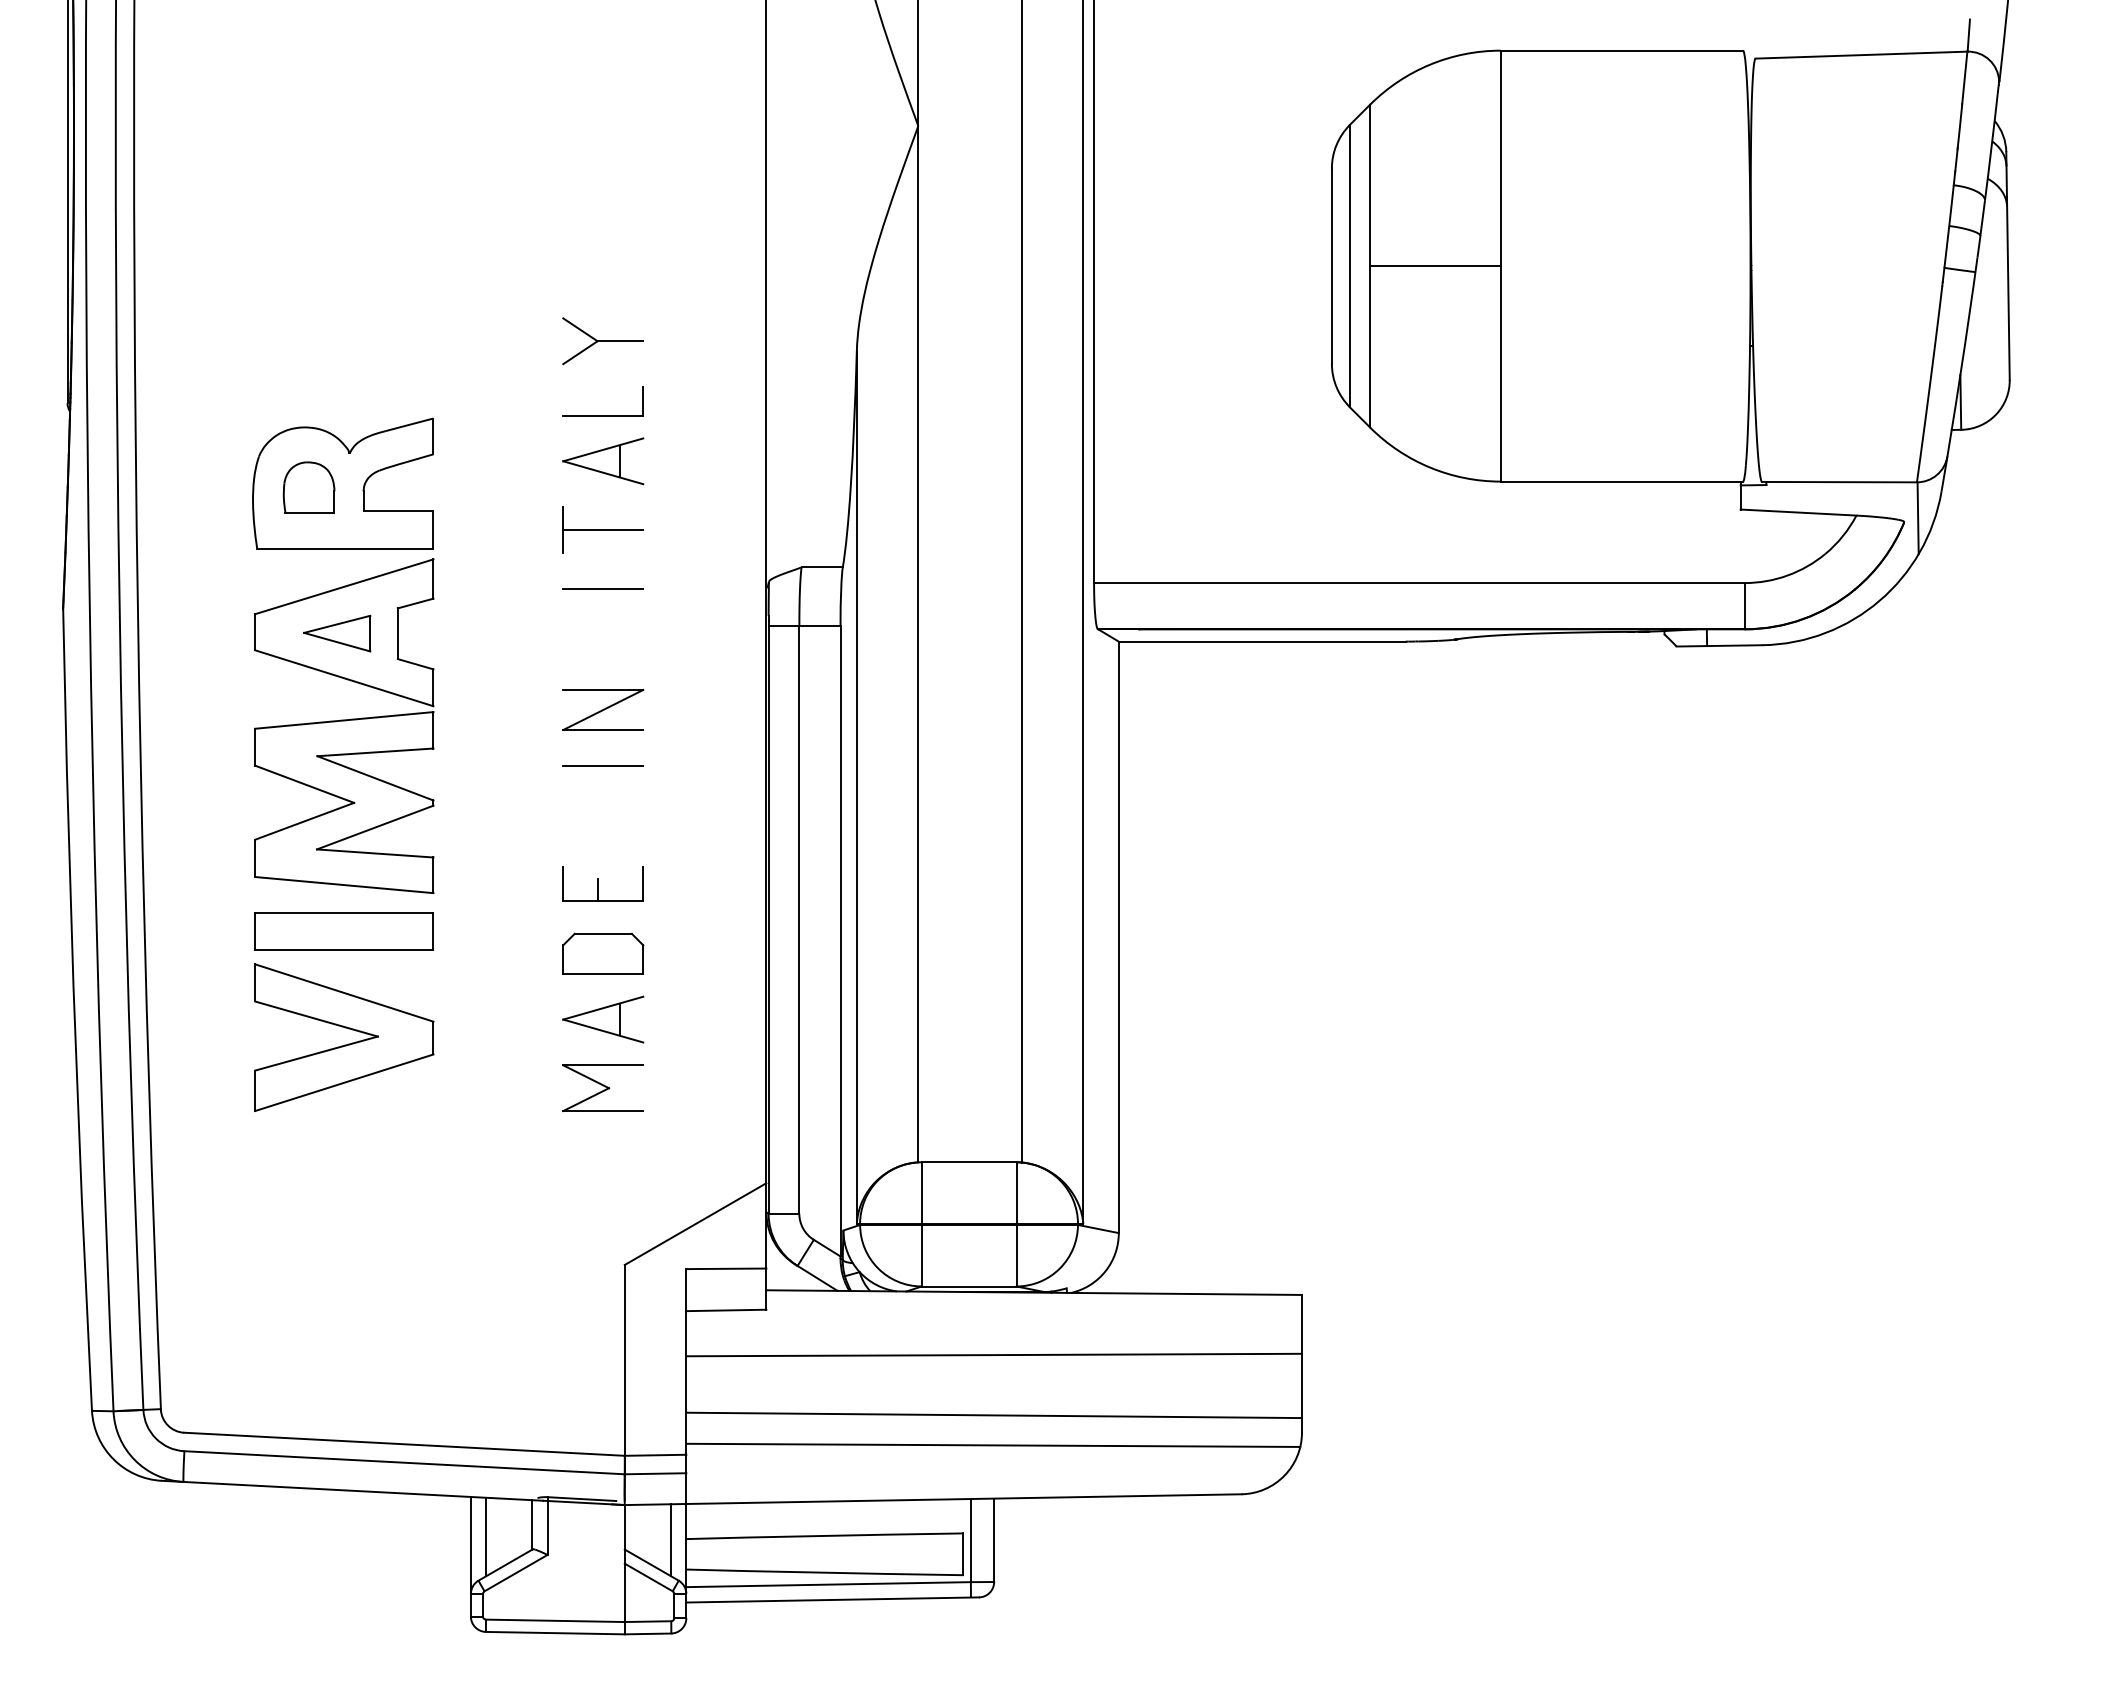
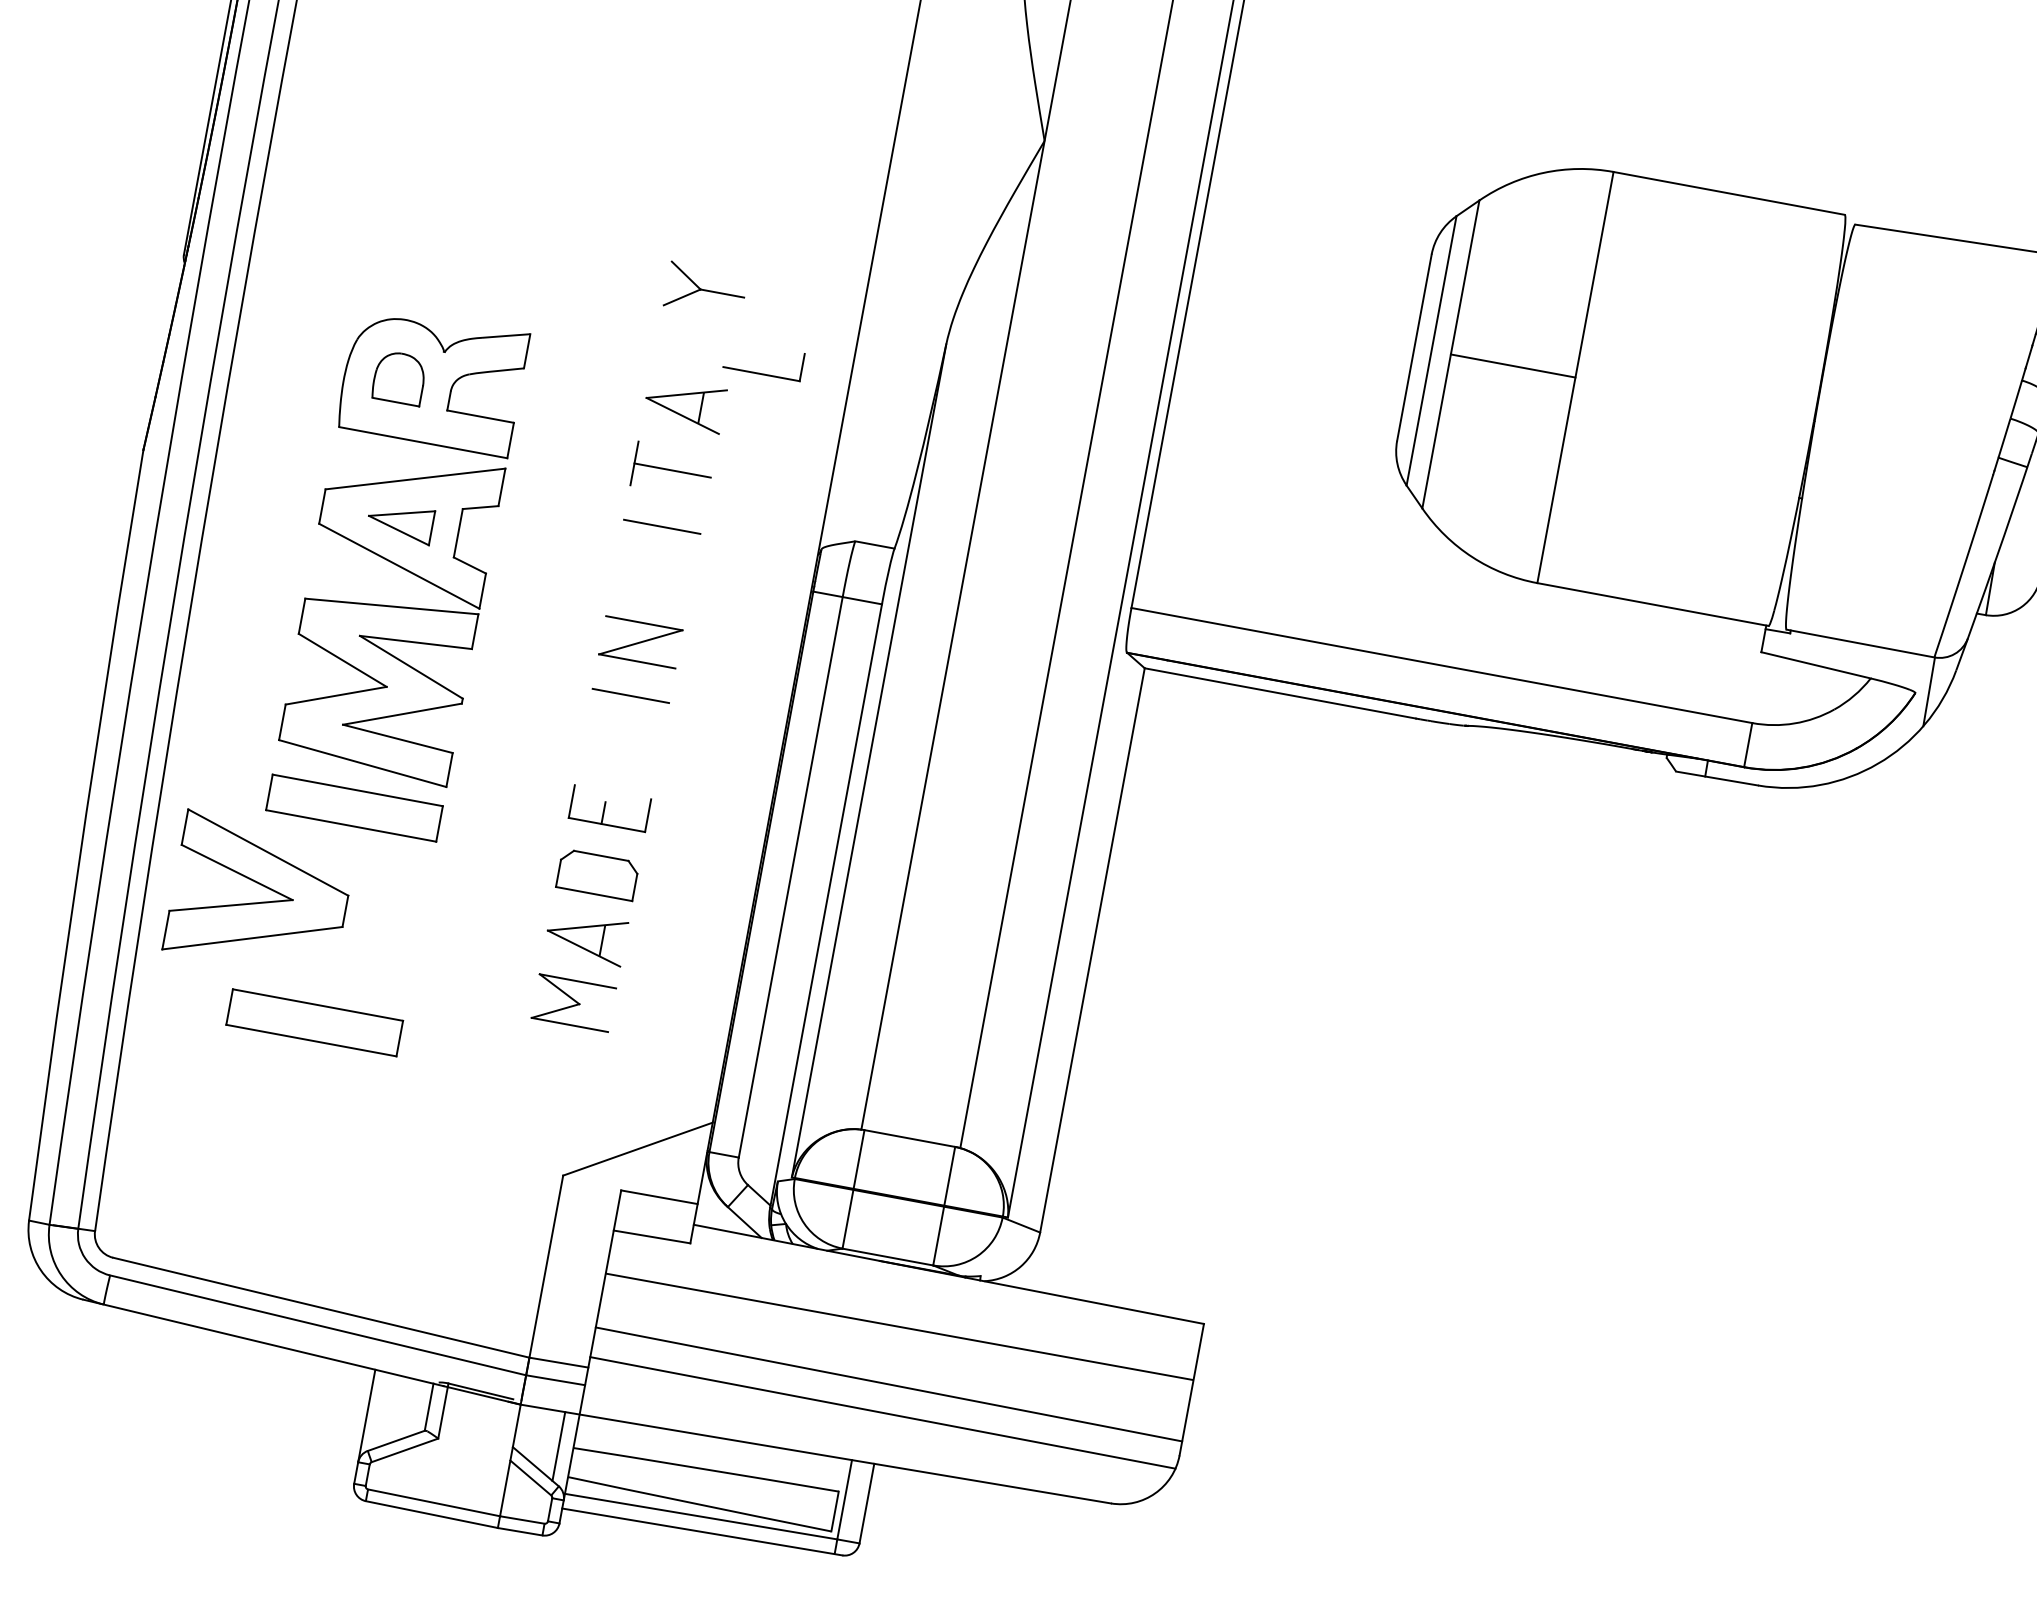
part: (602, 415) -> (760, 373), moved
part: (344, 1044) -> (259, 901), moved
part: (343, 1156) -> (314, 1022), added
line: (486, 1536) -> (383, 1410), removed

